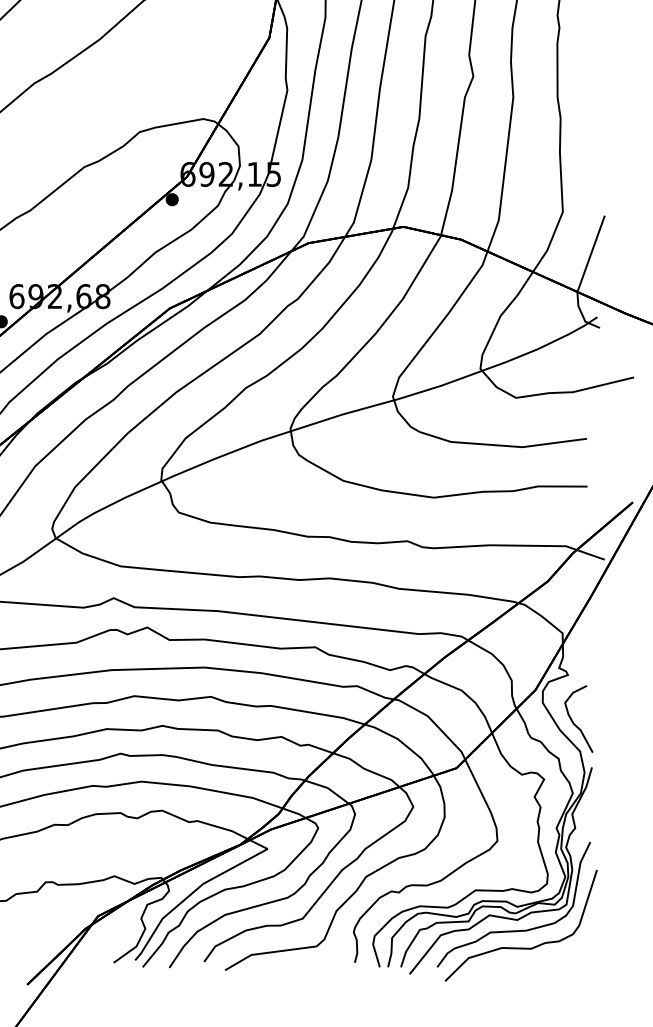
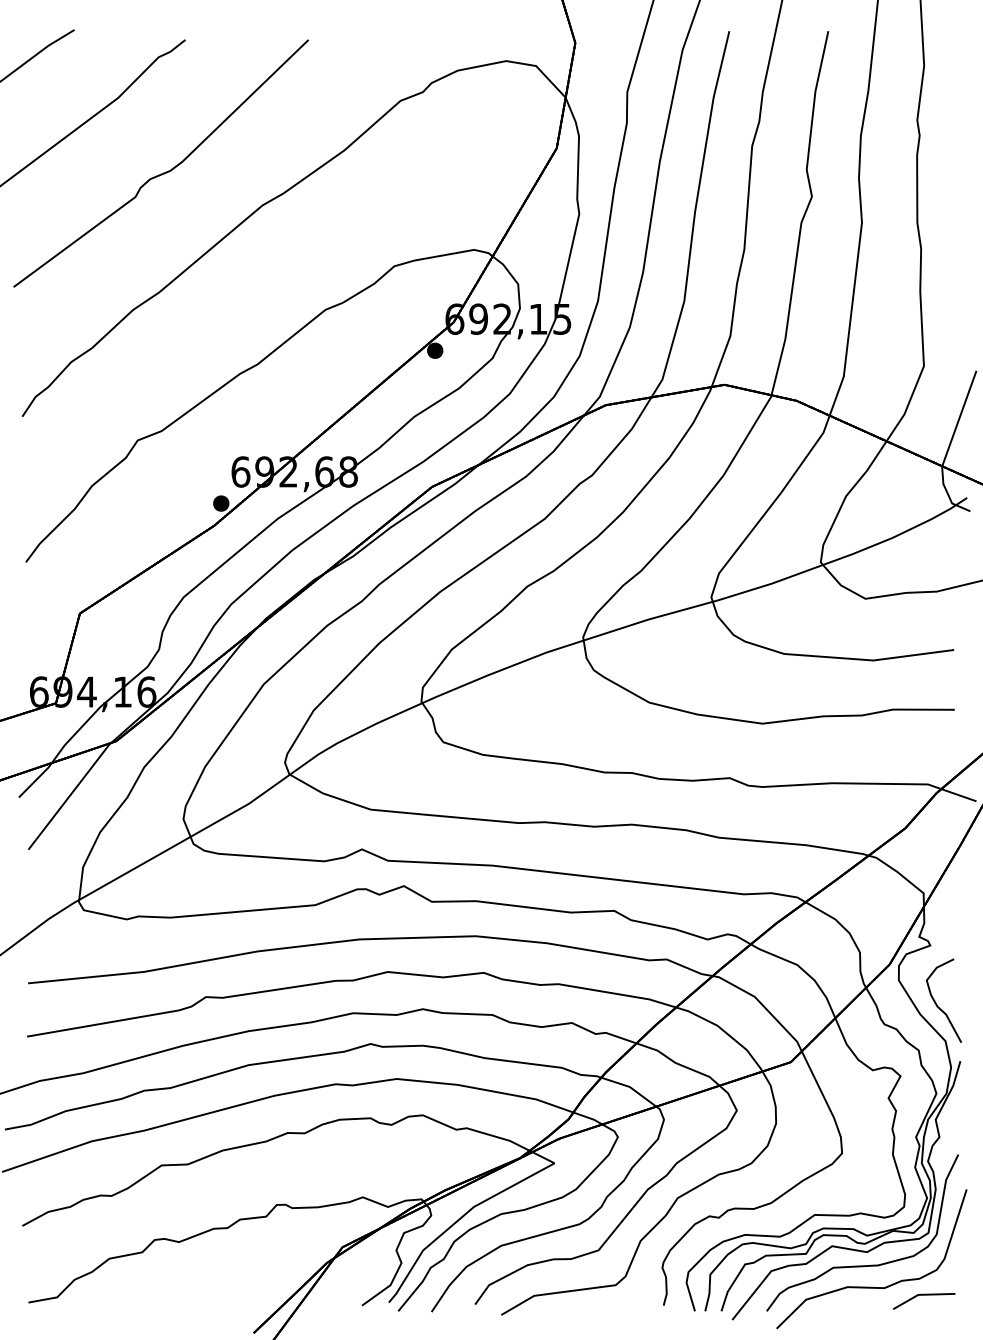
line: (563, 954) -> (924, 1295), added

